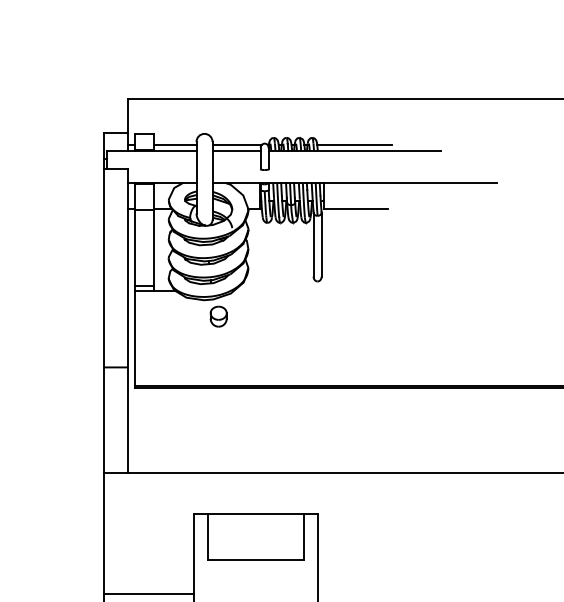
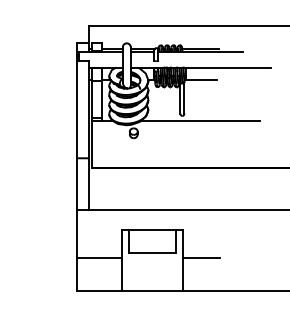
line: (354, 290) -> (200, 120), added
line: (354, 569) -> (200, 257), added
line: (149, 593) -> (99, 257), moved

